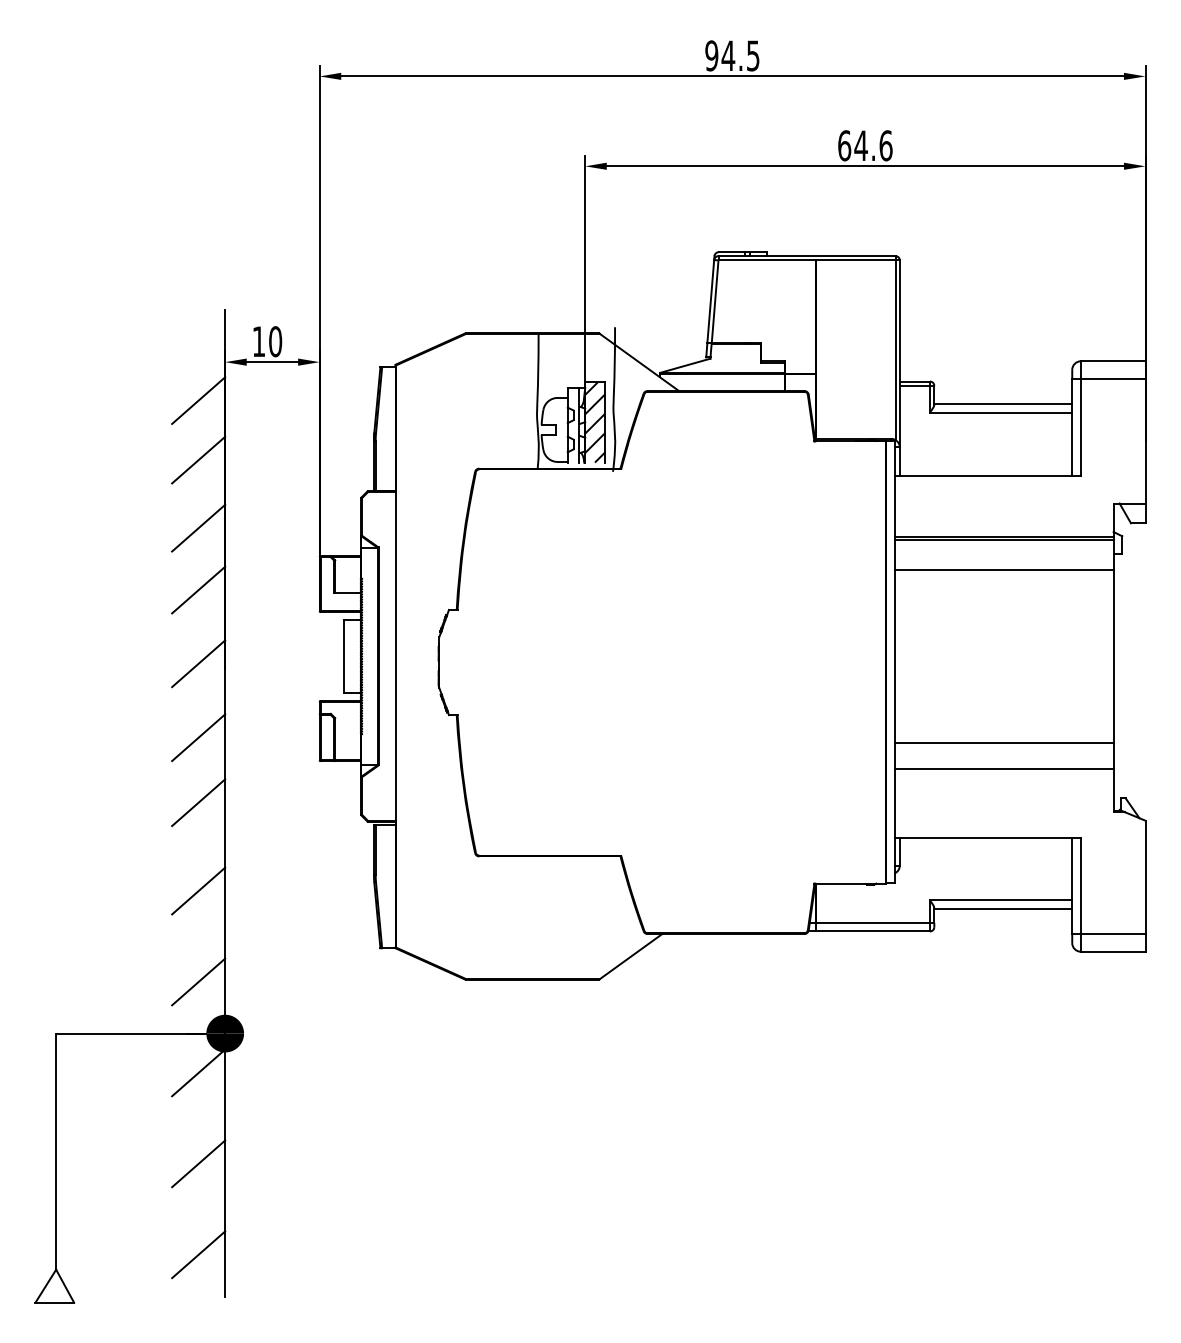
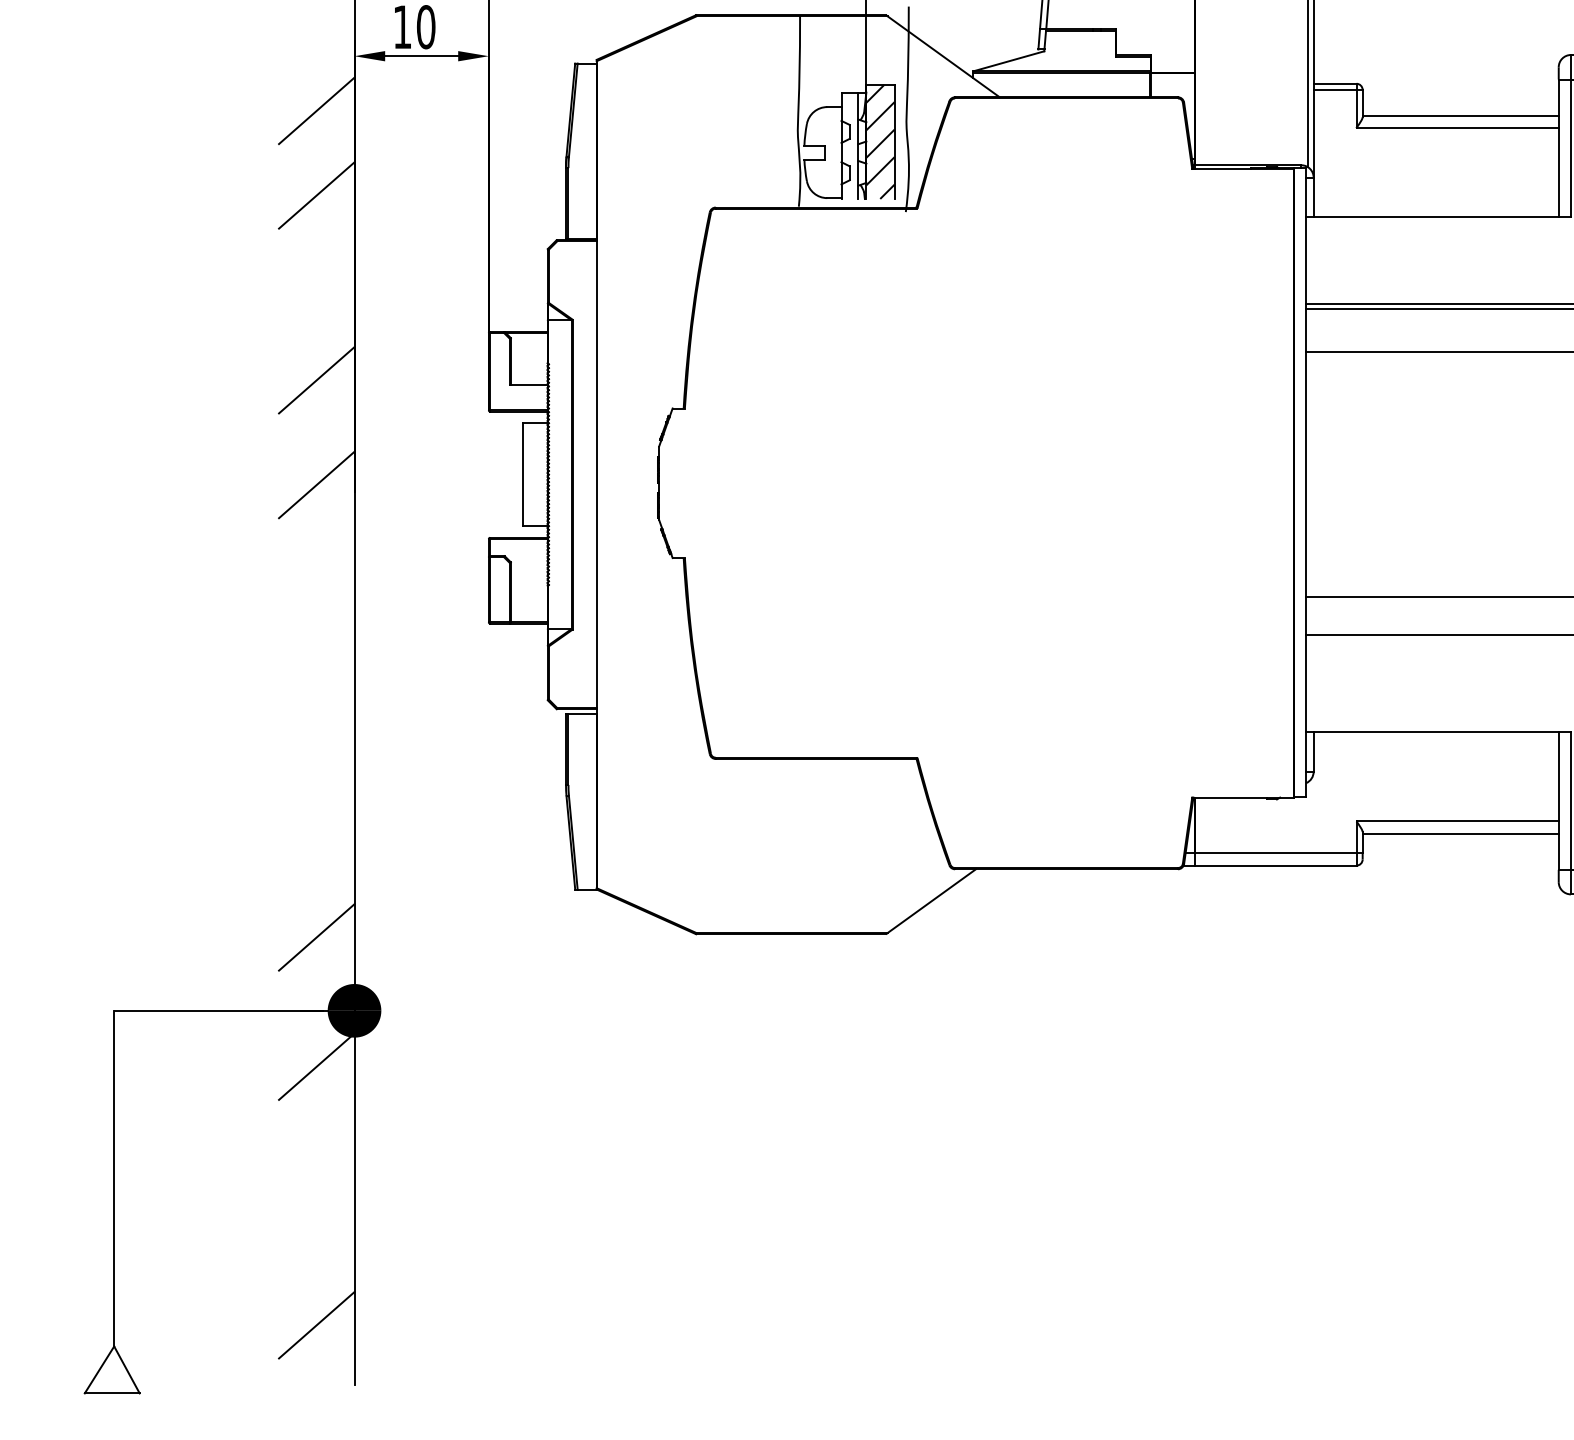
line: (198, 527) -> (316, 291), removed
line: (198, 737) -> (316, 589), removed
line: (198, 802) -> (316, 682), removed
line: (198, 890) -> (316, 807), removed
line: (198, 1163) -> (316, 1195), removed

